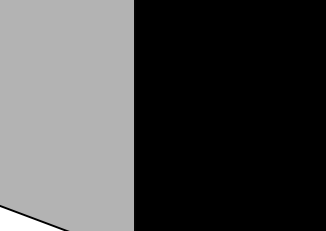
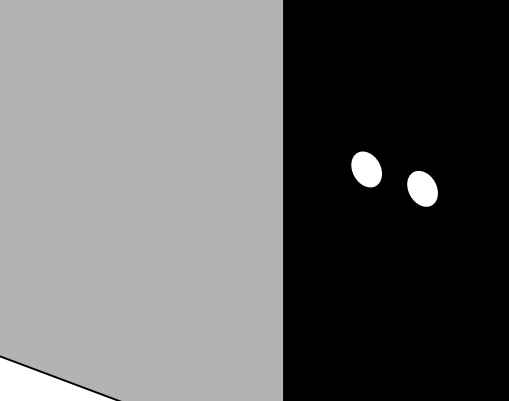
fill: (180, 95) -> (365, 168), removed
fill: (211, 106) -> (422, 188), removed

